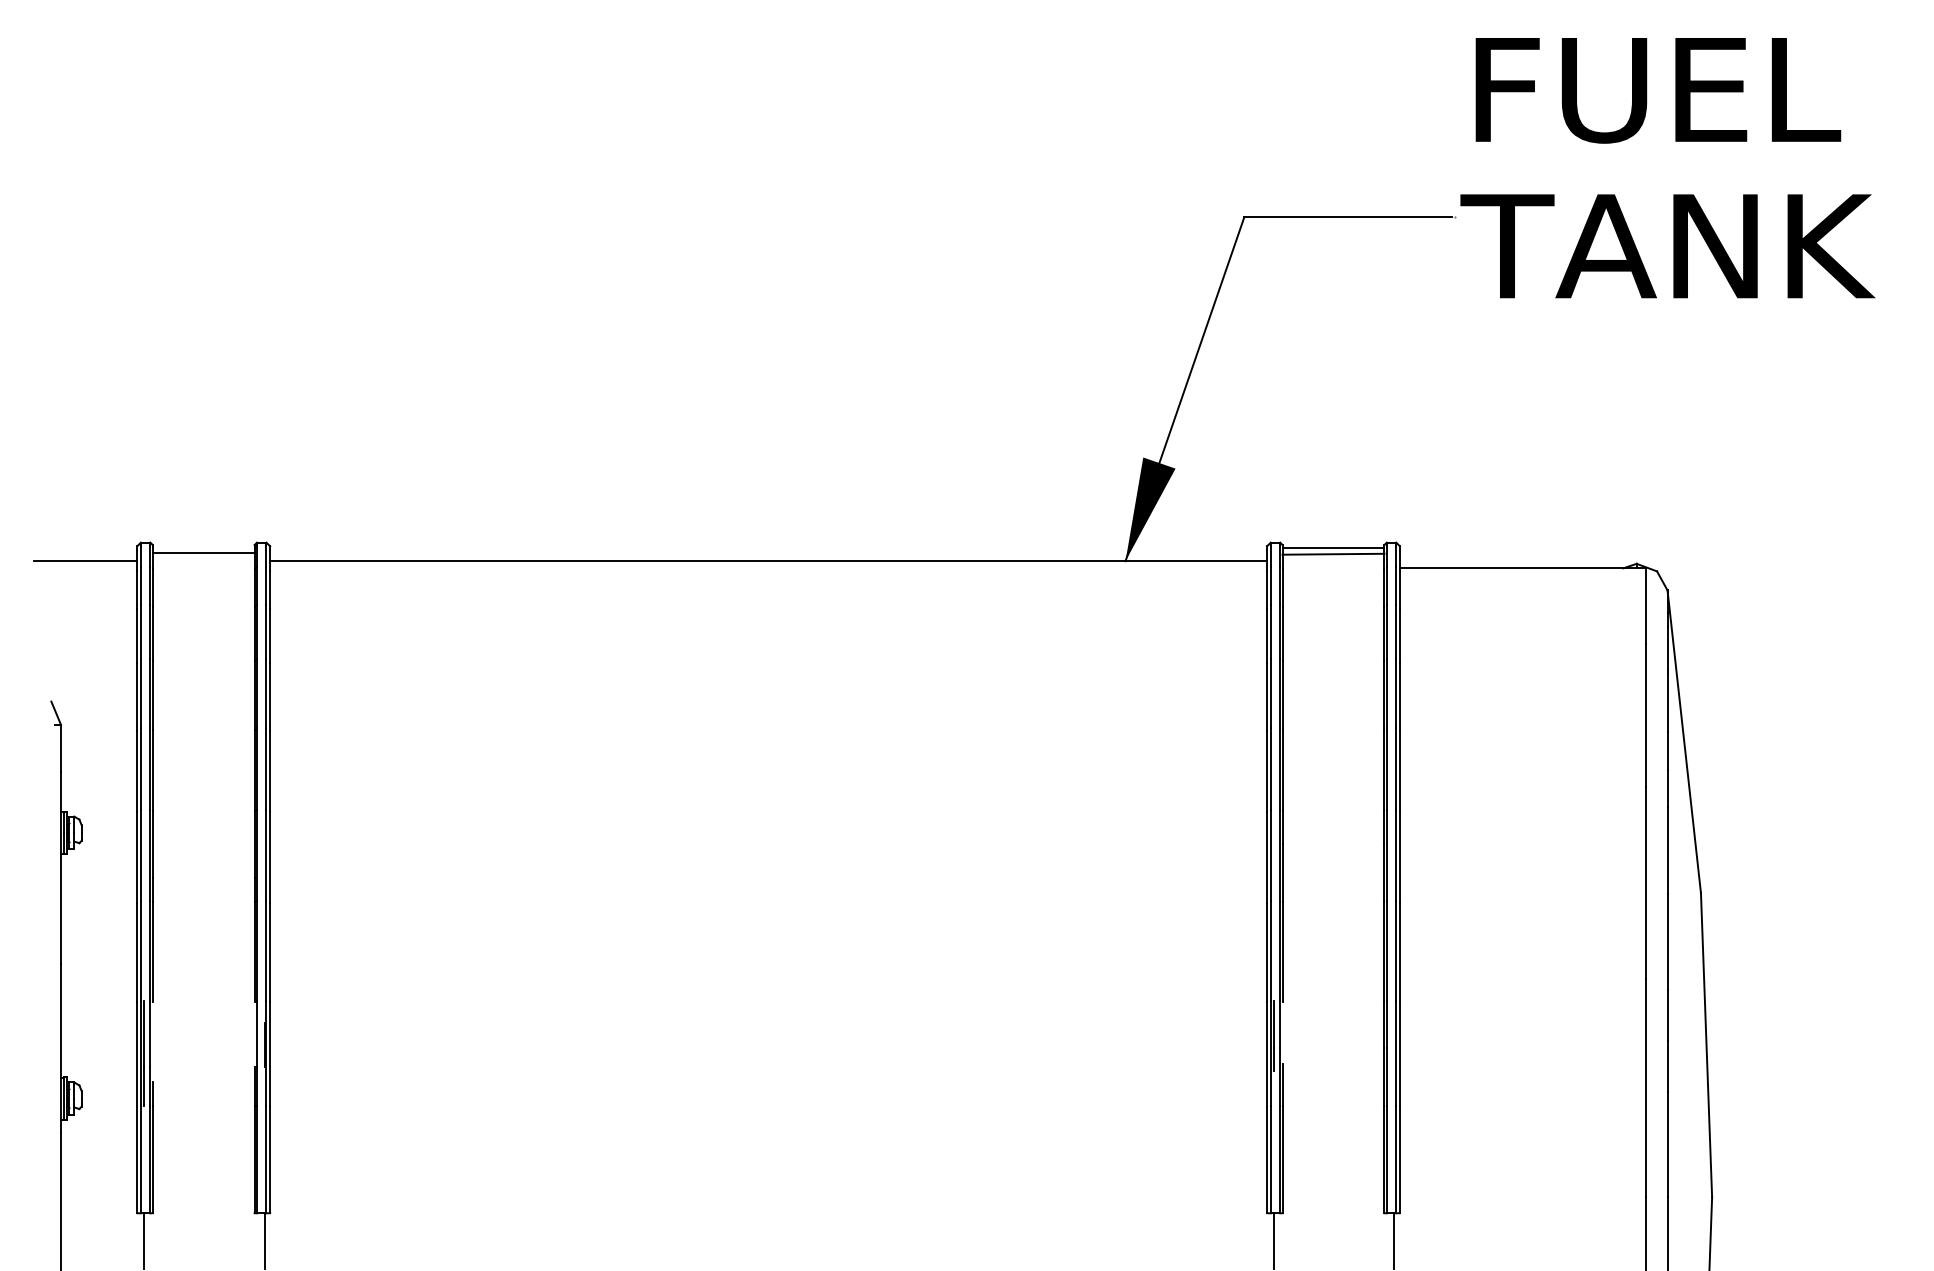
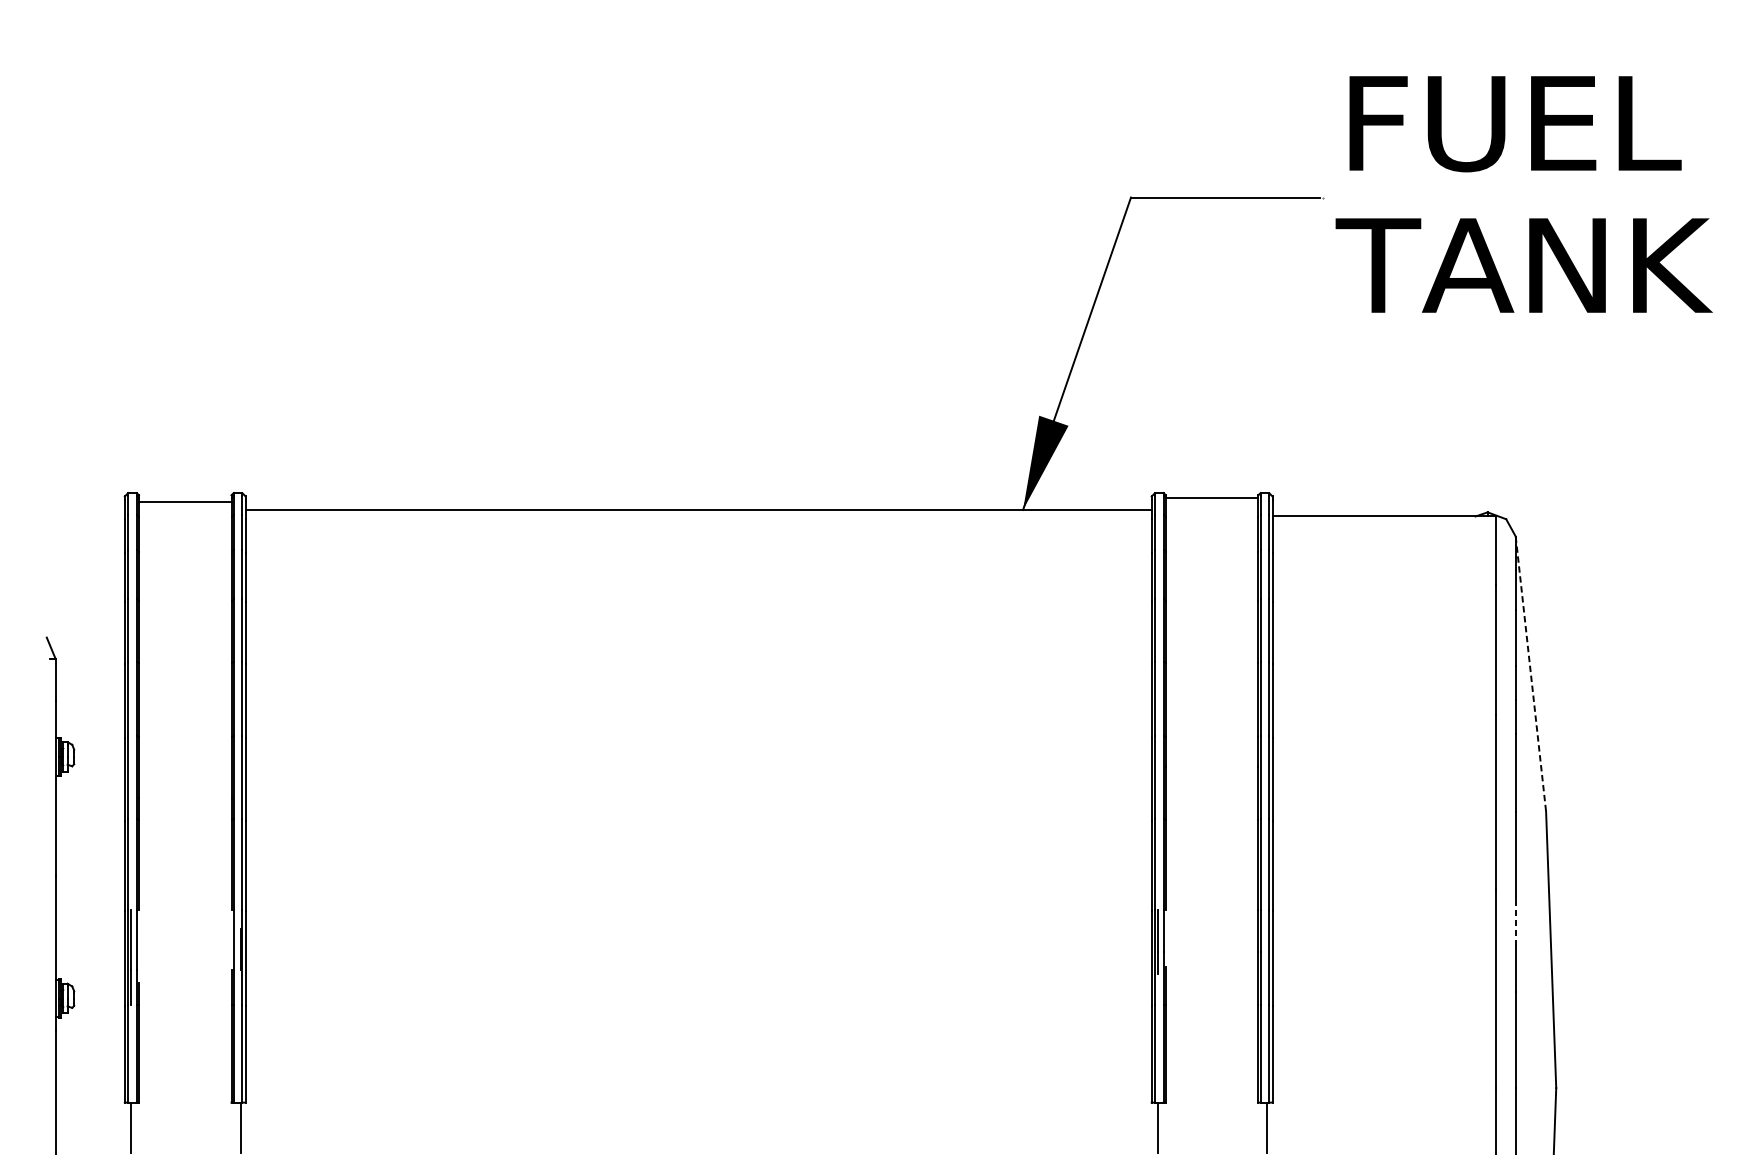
text: (1667, 168) -> (1523, 194), moved
line: (1333, 553) -> (1212, 502), removed
line: (85, 560) -> (77, 509), removed
line: (1684, 742) -> (1531, 674), solid -> dashed
line: (1667, 1015) -> (1515, 922), solid -> dashed

